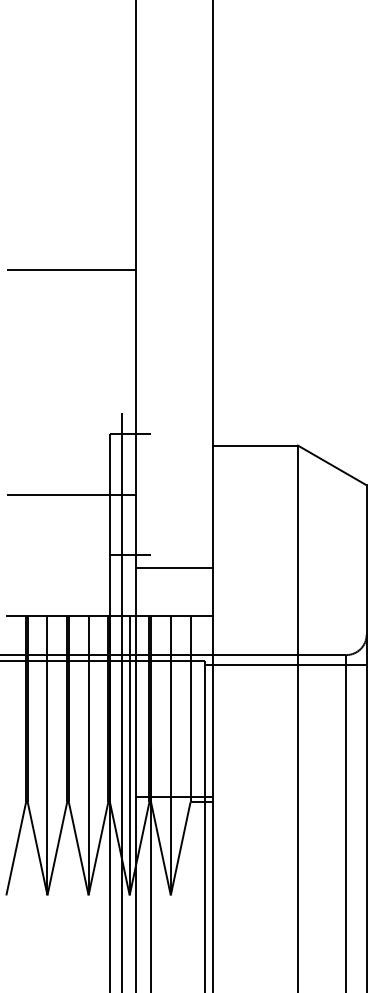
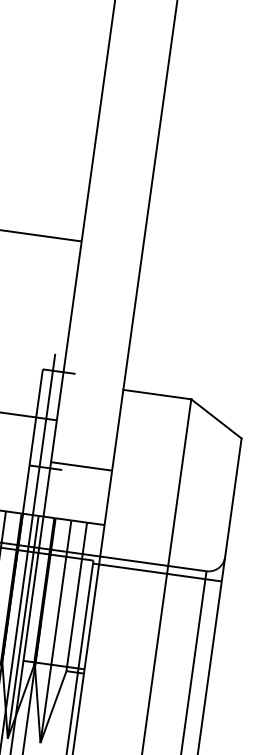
line: (173, 568) -> (81, 466), moved

